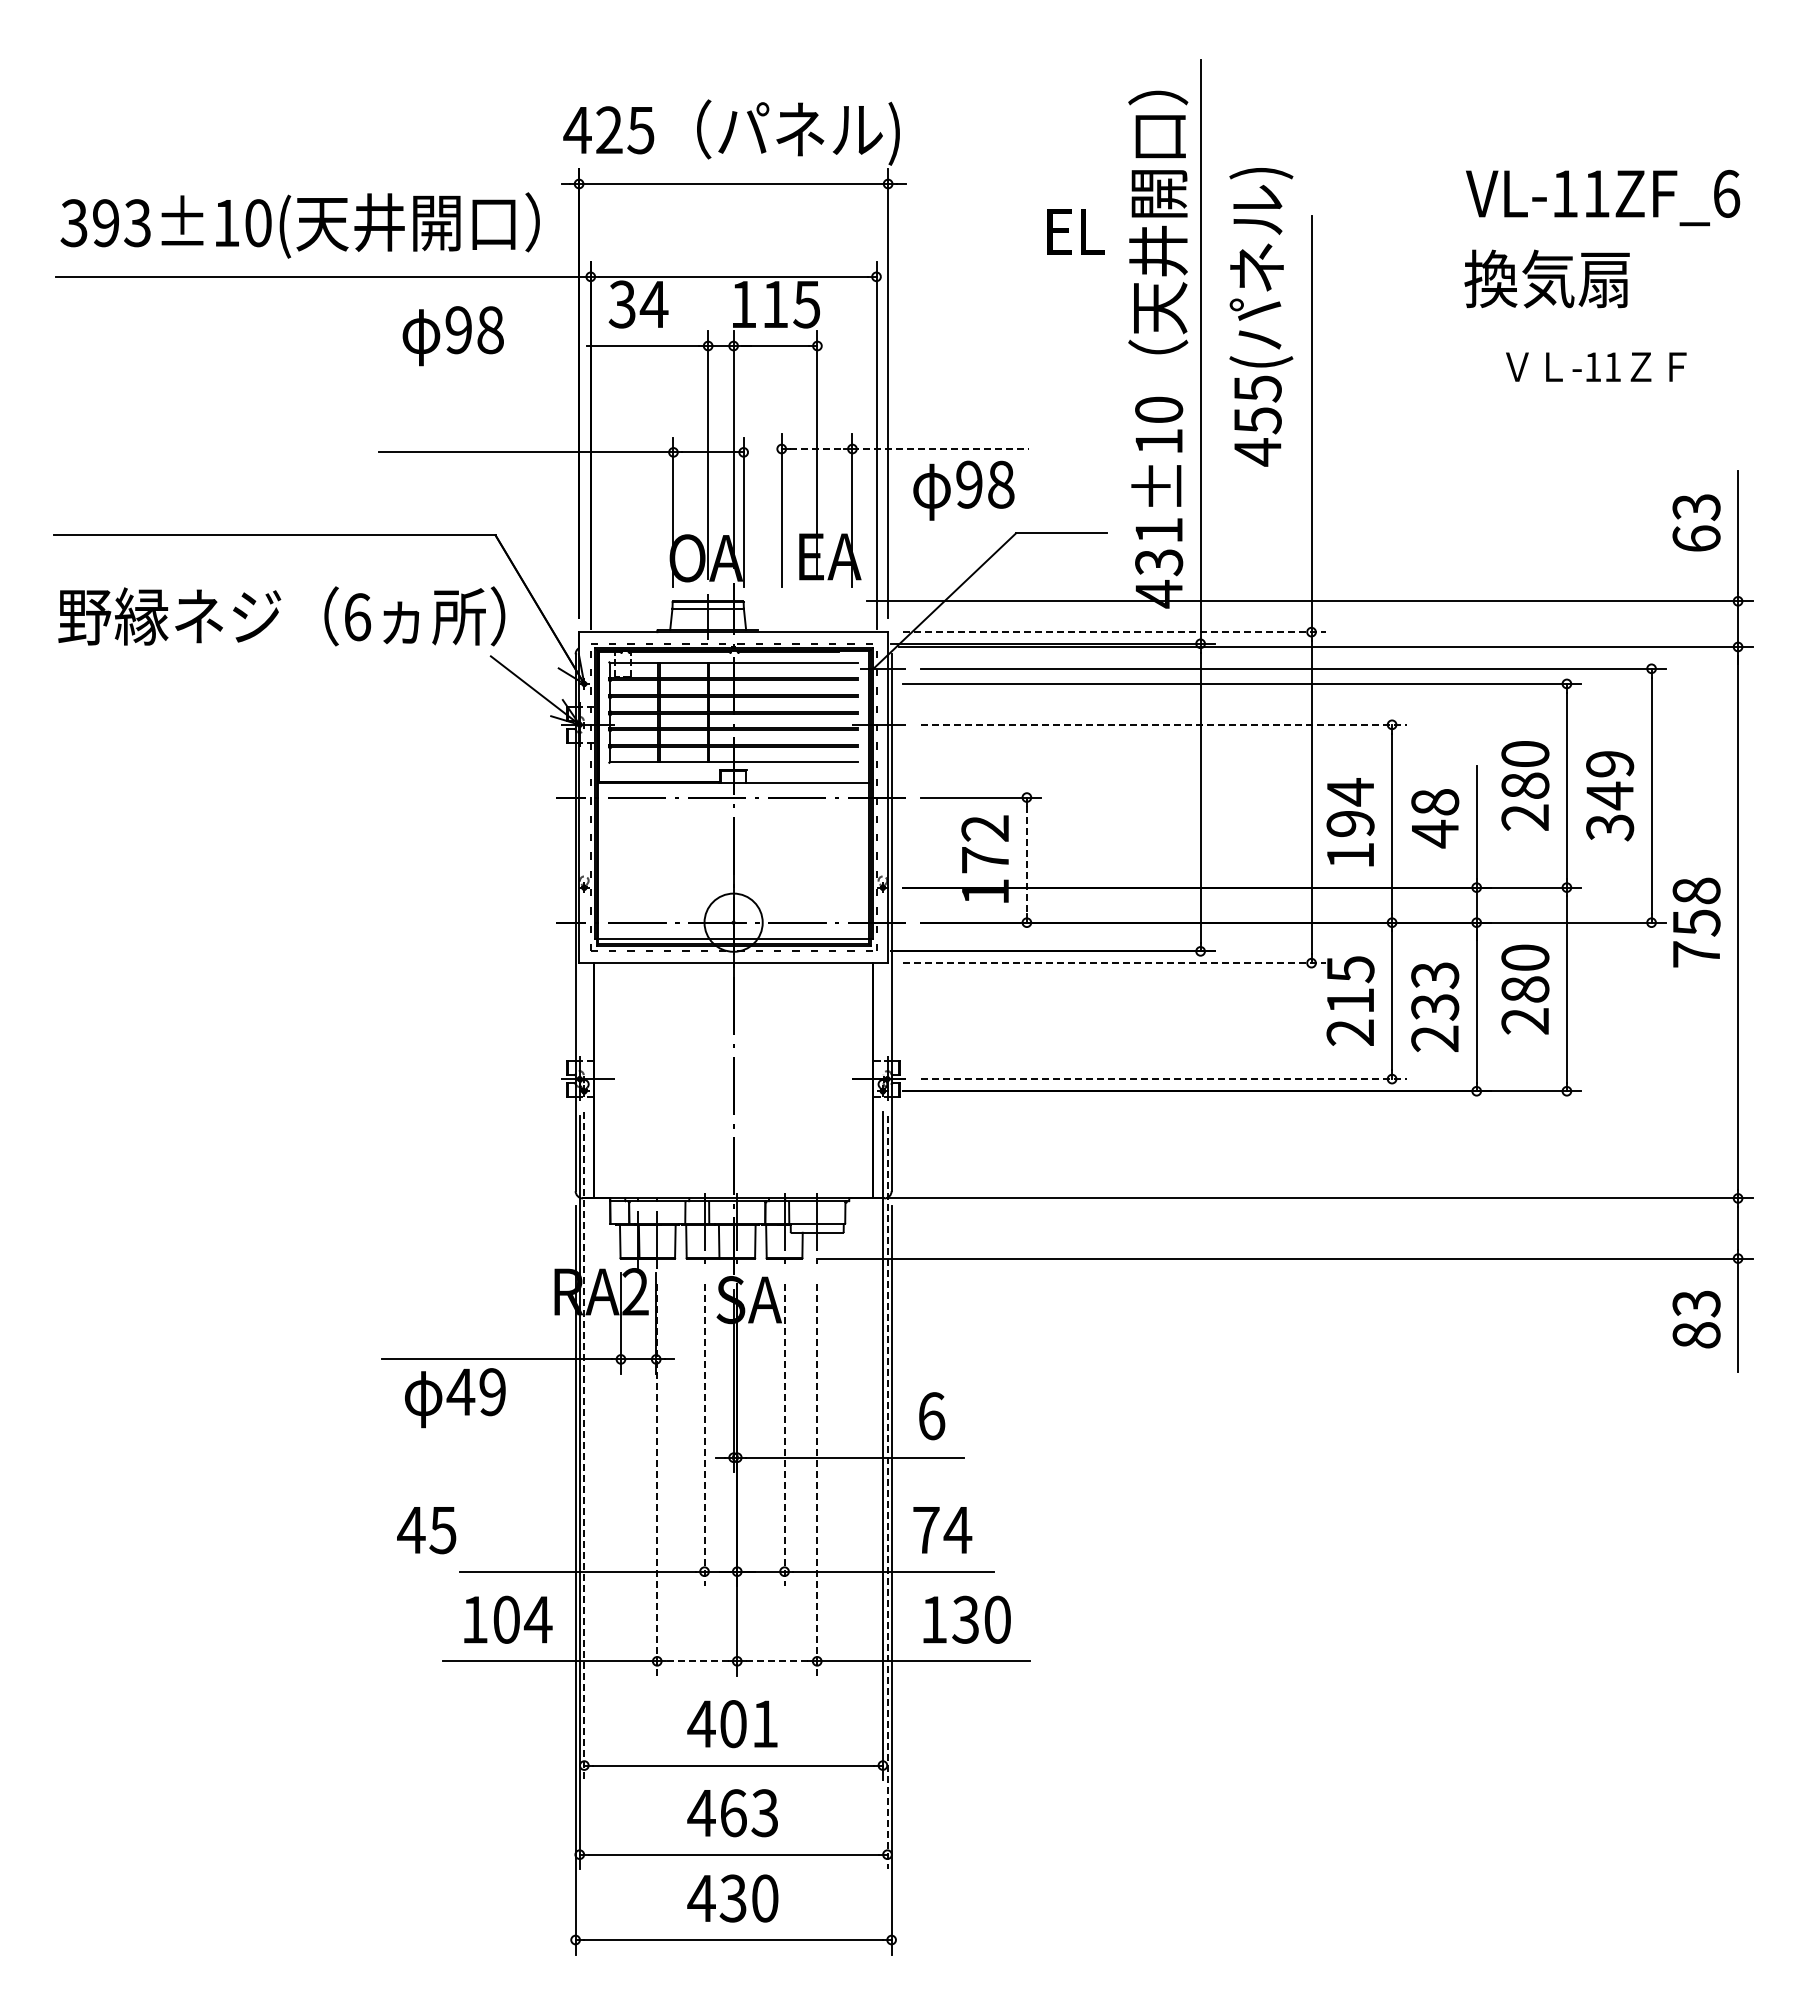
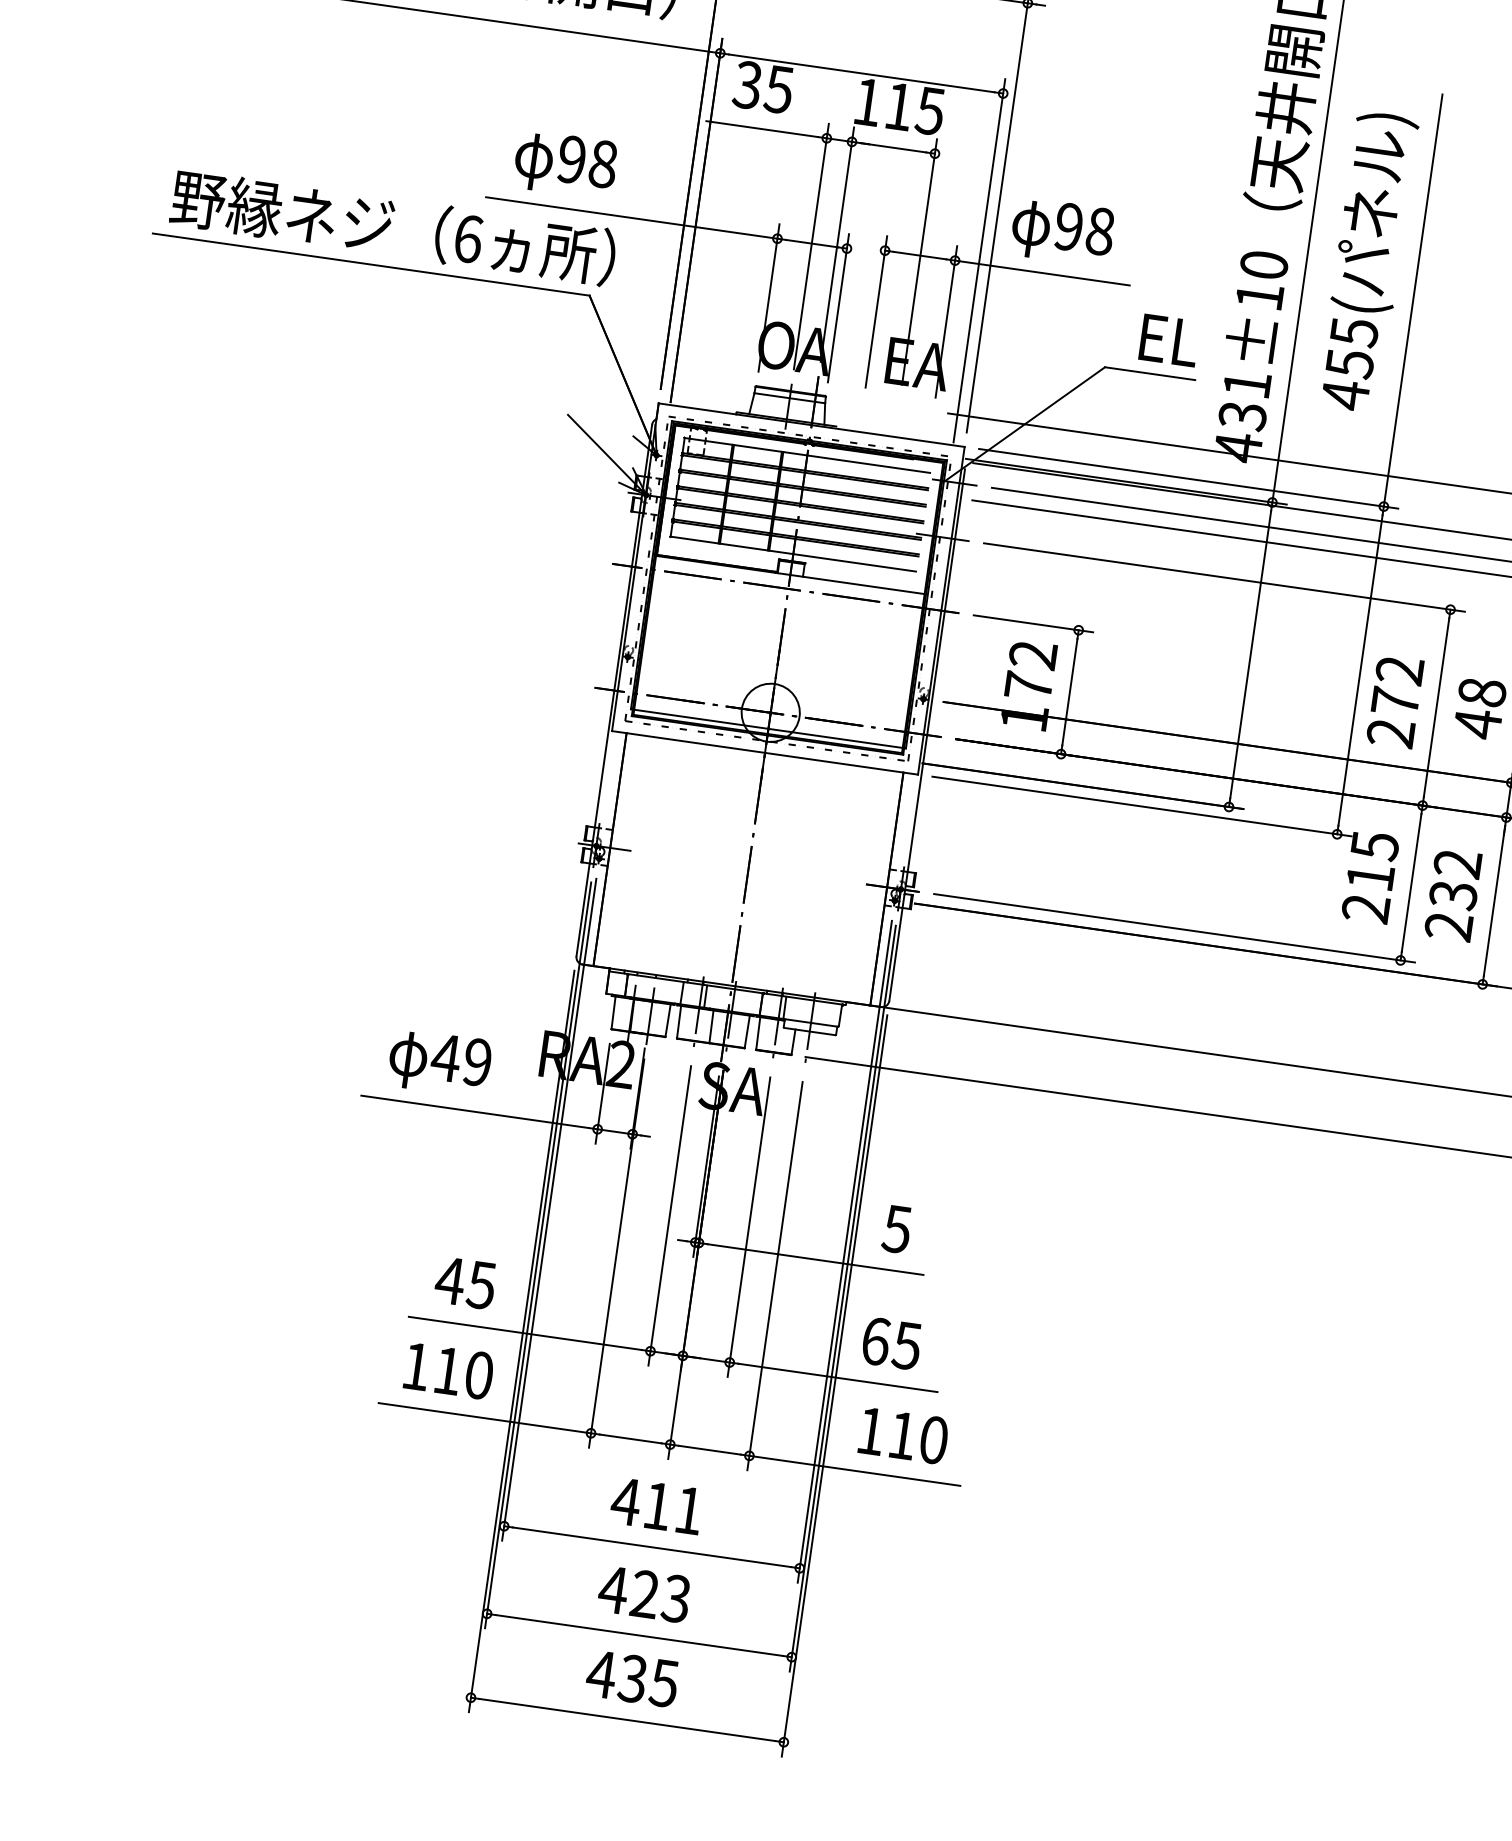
text: (1075, 231) -> (1169, 340), moved
text: (653, 304) -> (778, 89), 34 -> 35
text: (1261, 317) -> (1368, 262), moved
text: (452, 336) -> (564, 165), moved
line: (817, 449) -> (920, 256), dashed -> solid
line: (941, 449) -> (1043, 273), dashed -> solid
text: (963, 490) -> (1062, 231), moved
text: (281, 616) -> (393, 227), moved
line: (1114, 632) -> (1188, 479), dashed -> solid
line: (1163, 724) -> (1224, 577), dashed -> solid
text: (1350, 823) -> (1395, 701), 194 -> 272
line: (1026, 860) -> (1069, 692), dashed -> solid
line: (1114, 963) -> (1142, 806), dashed -> solid
text: (1435, 975) -> (1458, 863), 233 -> 232
line: (1163, 1079) -> (1174, 928), dashed -> solid
text: (455, 1398) -> (439, 1063), moved
text: (931, 1416) -> (897, 1229), 6 -> 5
line: (704, 1435) -> (669, 1216), dashed -> solid
line: (784, 1435) -> (748, 1227), dashed -> solid
line: (584, 1446) -> (549, 1210), dashed -> solid
line: (657, 1480) -> (616, 1254), dashed -> solid
line: (817, 1480) -> (775, 1276), dashed -> solid
line: (887, 1492) -> (842, 1298), dashed -> solid
text: (426, 1530) -> (465, 1283), moved
text: (942, 1530) -> (891, 1343), 74 -> 65
text: (522, 1619) -> (463, 1372), 104 -> 110
text: (965, 1619) -> (902, 1435), 130 -> 110
line: (696, 1661) -> (629, 1439), dashed -> solid
line: (777, 1661) -> (710, 1450), dashed -> solid
text: (733, 1724) -> (657, 1506), 401 -> 411
text: (733, 1813) -> (645, 1594), 463 -> 423
text: (764, 1898) -> (663, 1683), 430 -> 435

